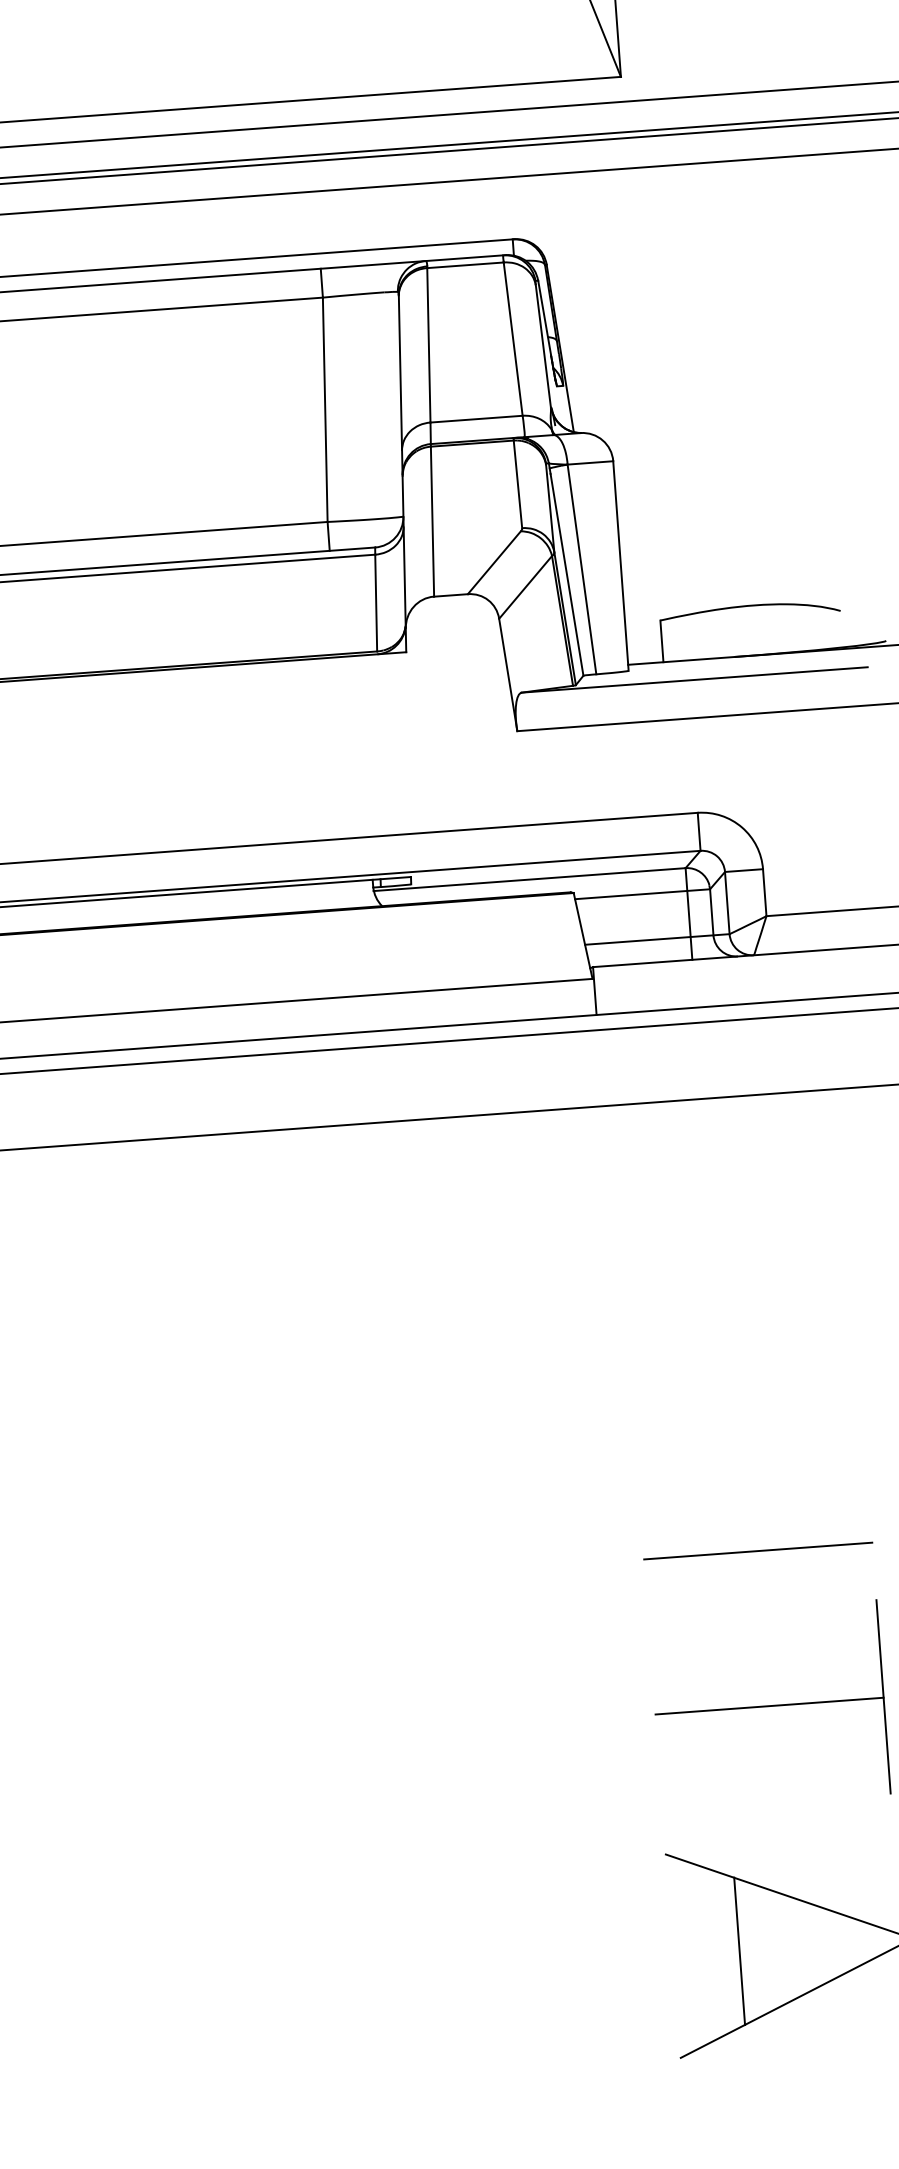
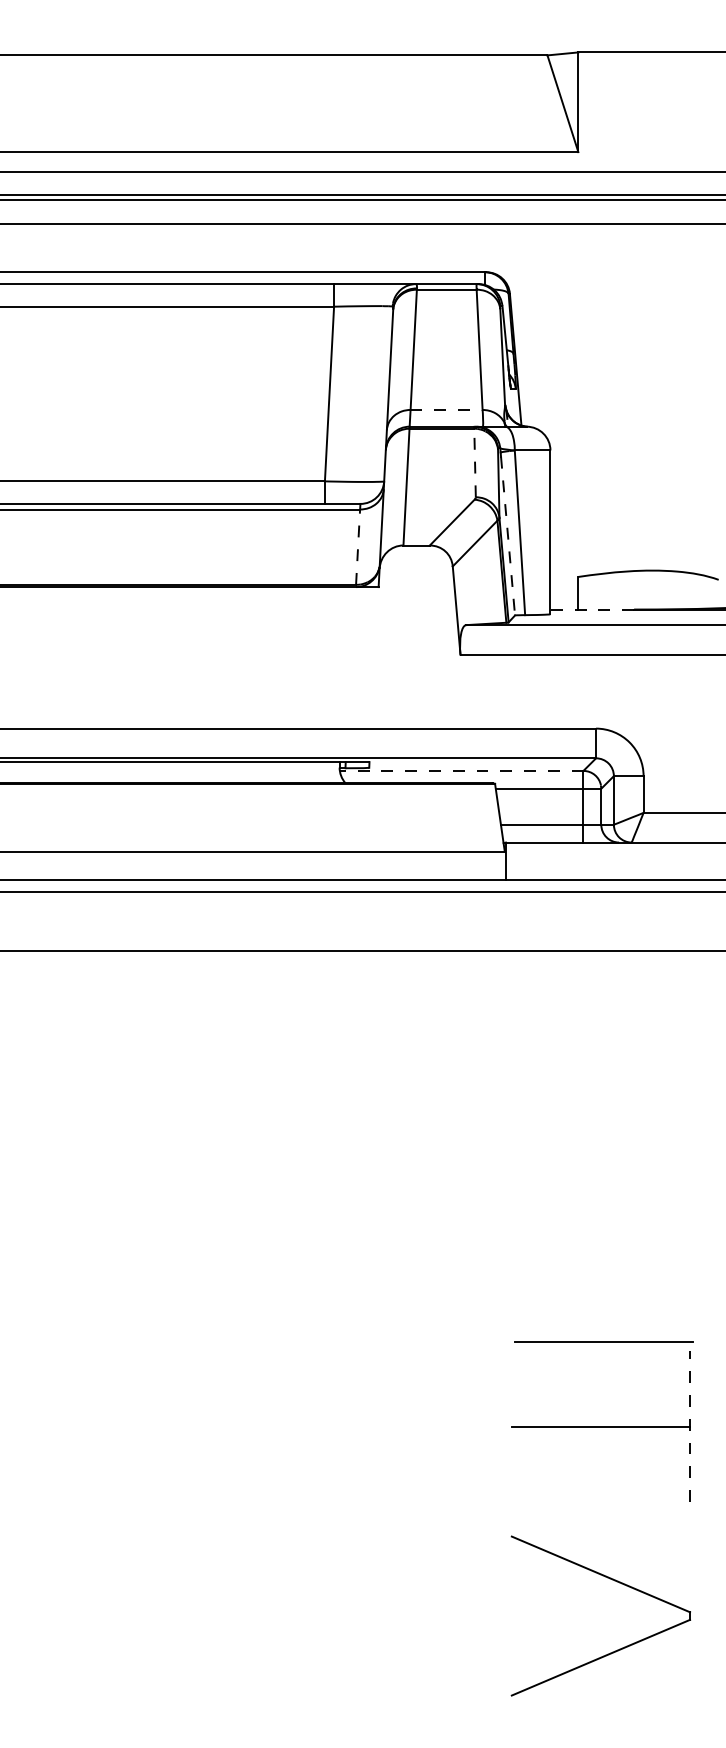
line: (477, 418) -> (447, 409), solid -> dashed
line: (518, 483) -> (475, 462), solid -> dashed
line: (567, 575) -> (508, 536), solid -> dashed
line: (376, 603) -> (358, 547), solid -> dashed
line: (681, 660) -> (592, 609), solid -> dashed
line: (529, 879) -> (461, 770), solid -> dashed
line: (757, 1550) -> (603, 1341), moved
line: (884, 1696) -> (690, 1426), solid -> dashed
line: (739, 1950) -> (563, 1615), removed

